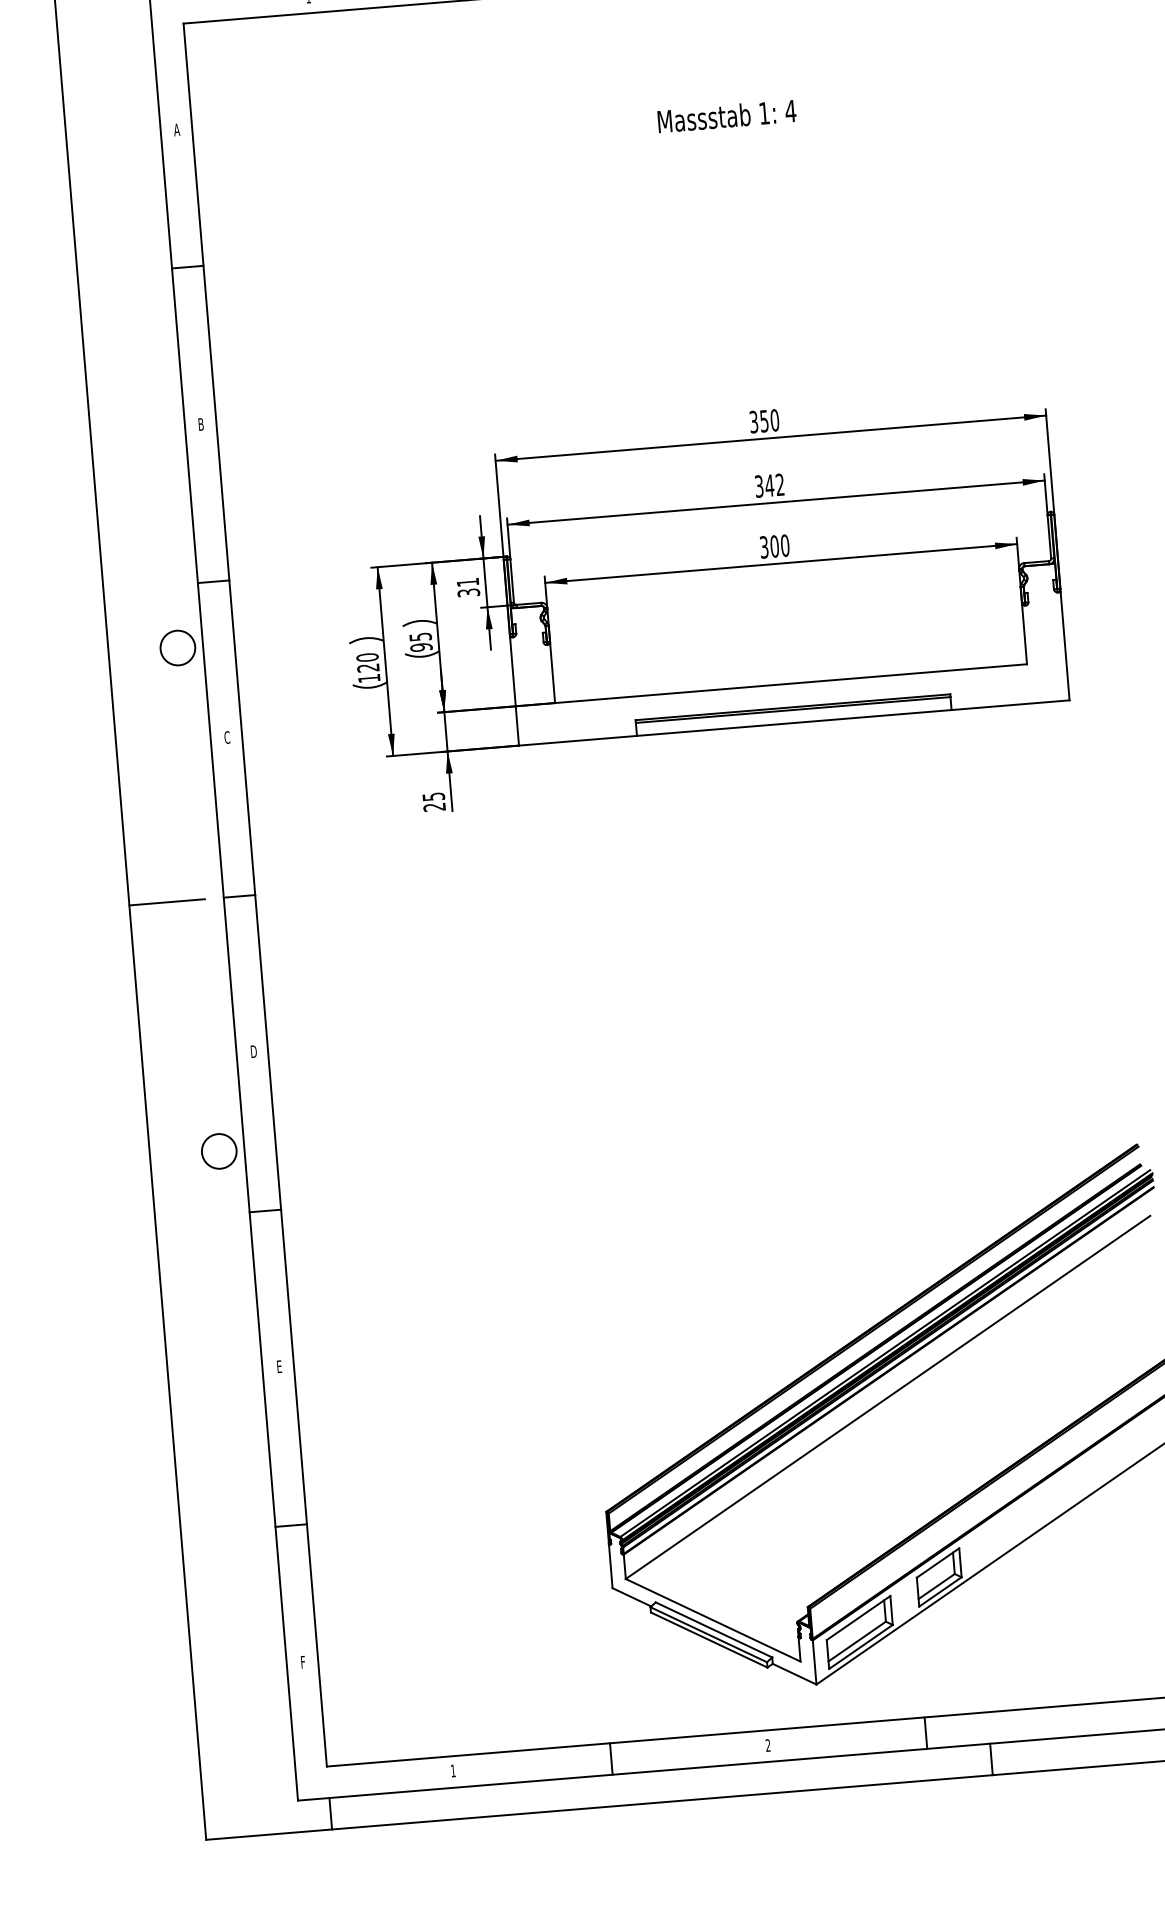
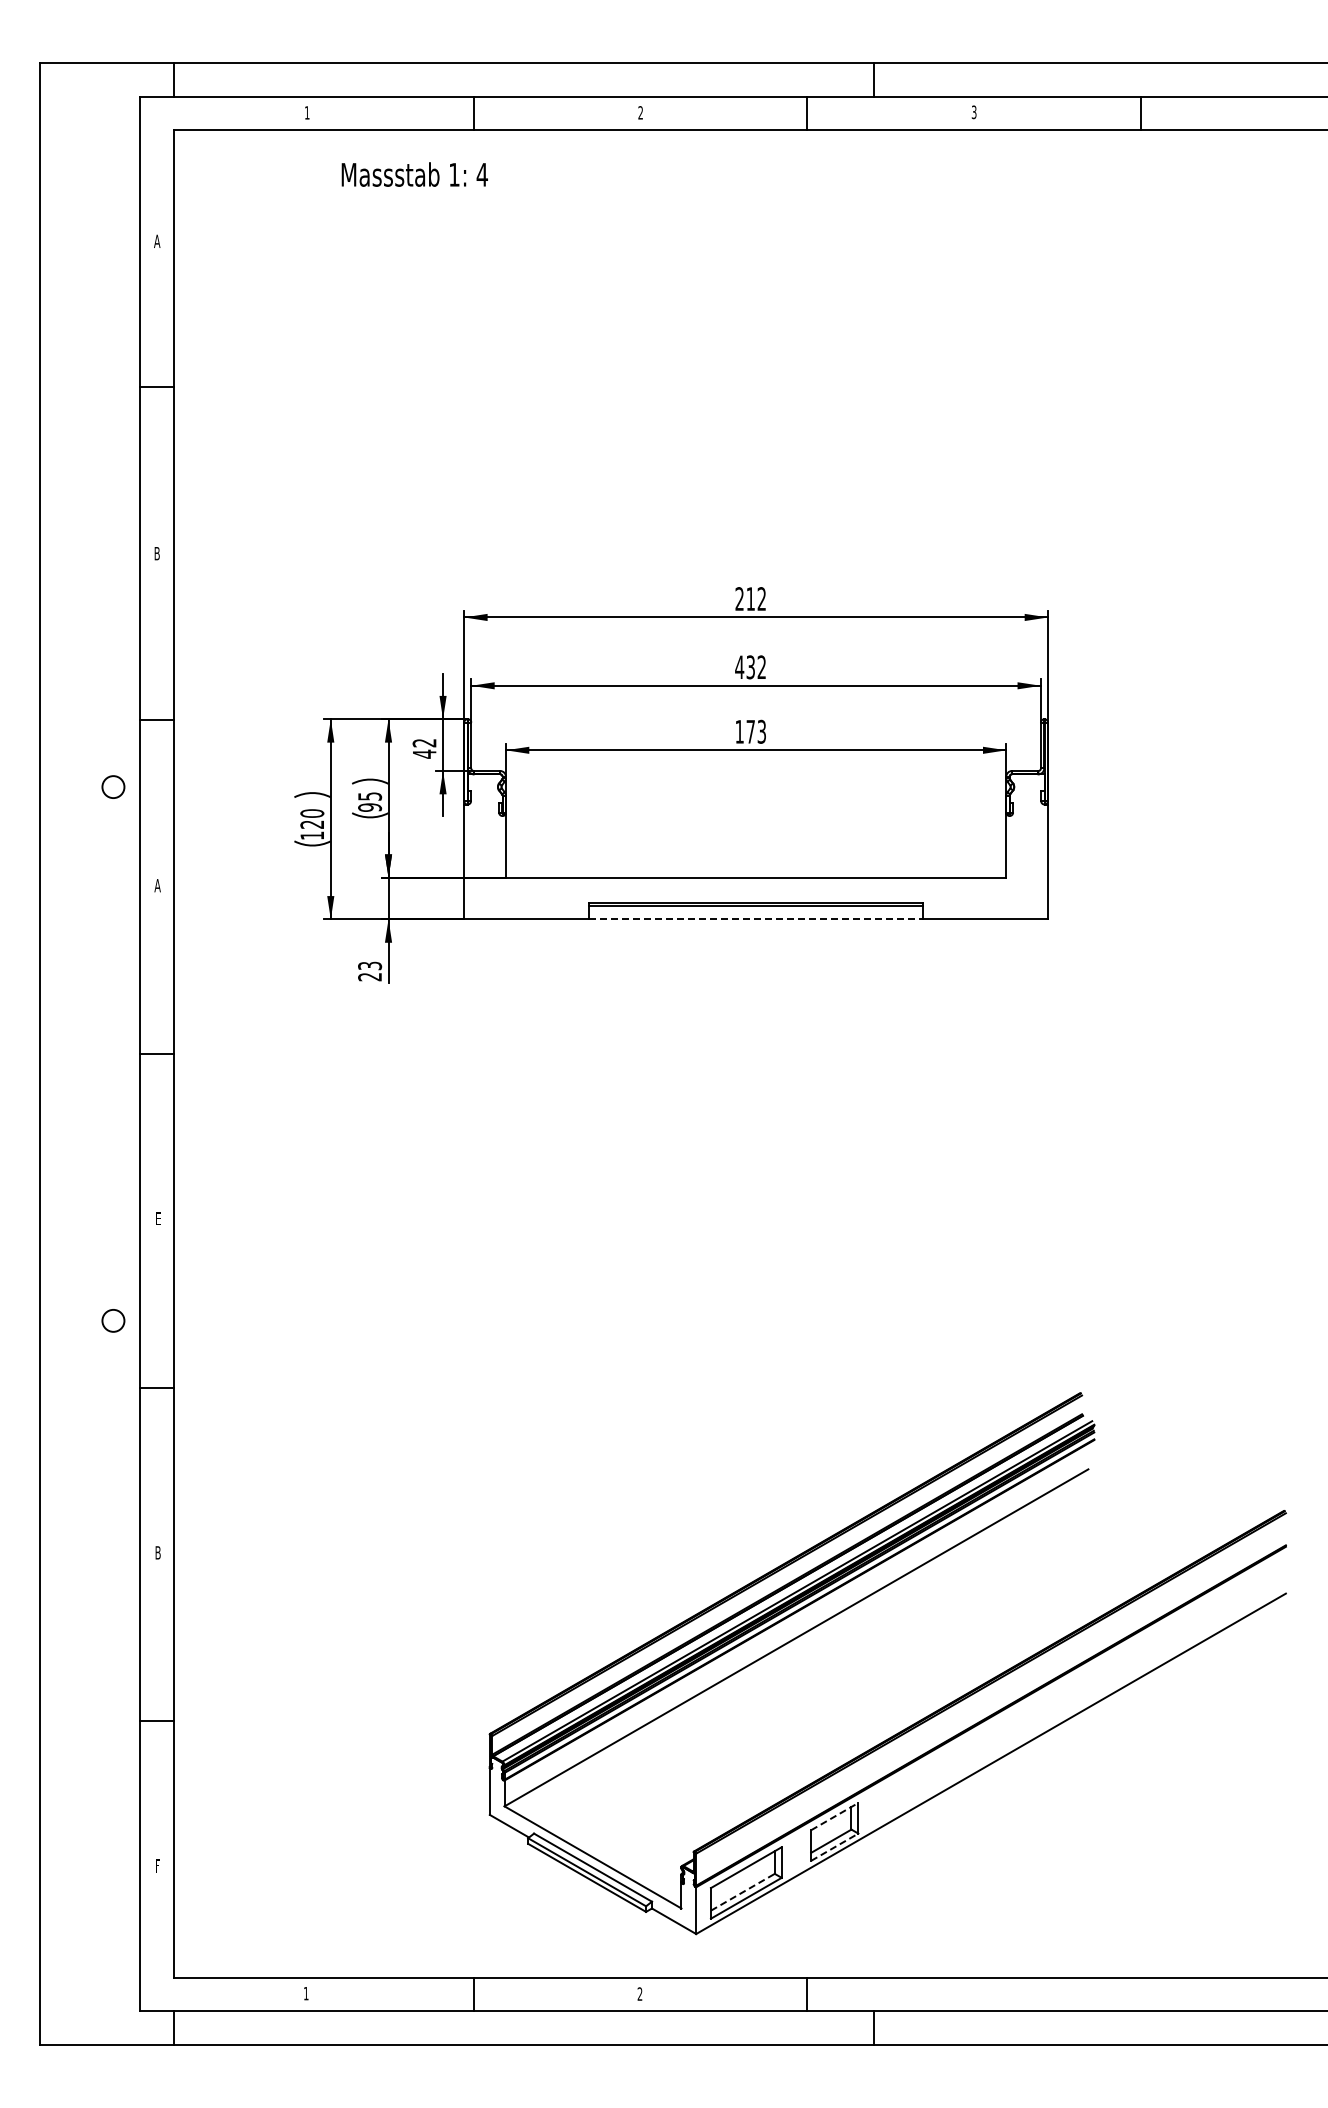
text: (726, 116) -> (414, 174), moved
text: (764, 421) -> (750, 599), 350 -> 212
text: (764, 486) -> (745, 667), 342 -> 432
text: (774, 546) -> (750, 731), 300 -> 173
text: (468, 587) -> (424, 748), 31 -> 42
circle: (177, 647) -> (113, 786), size x0.6
line: (794, 723) -> (756, 919), solid -> dashed
text: (227, 737) -> (157, 885), C -> A
text: (433, 796) -> (369, 965), 25 -> 23
line: (167, 902) -> (80, 1054), removed
text: (253, 1051) -> (158, 1218), D -> E
circle: (219, 1151) -> (113, 1320), size x0.6
text: (278, 1366) -> (157, 1552), E -> B
line: (938, 1562) -> (835, 1816), solid -> dashed
line: (941, 1591) -> (835, 1846), solid -> dashed
line: (856, 1641) -> (742, 1892), solid -> dashed

